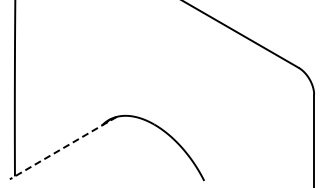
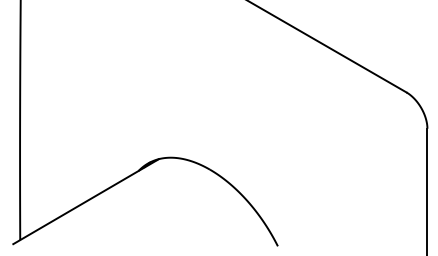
line: (63, 148) -> (86, 202), dashed -> solid

